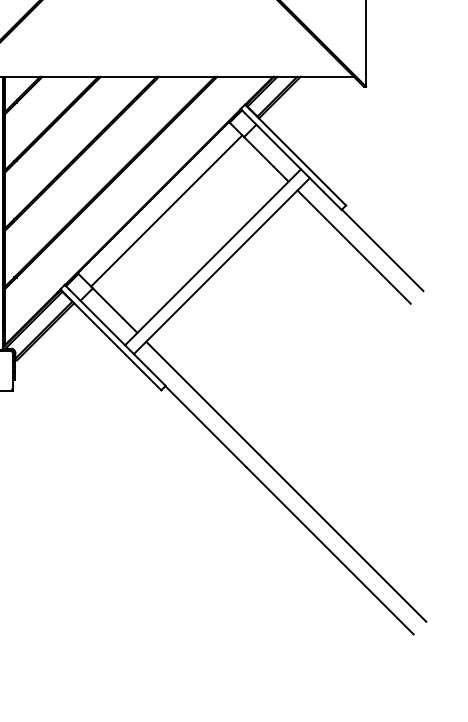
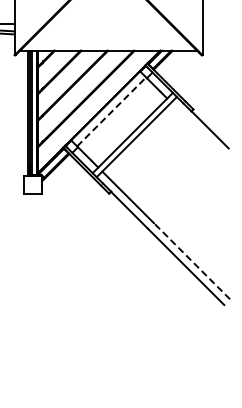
line: (166, 210) -> (111, 111), solid -> dashed
line: (352, 247) -> (196, 128), removed
line: (343, 538) -> (192, 261), solid -> dashed

